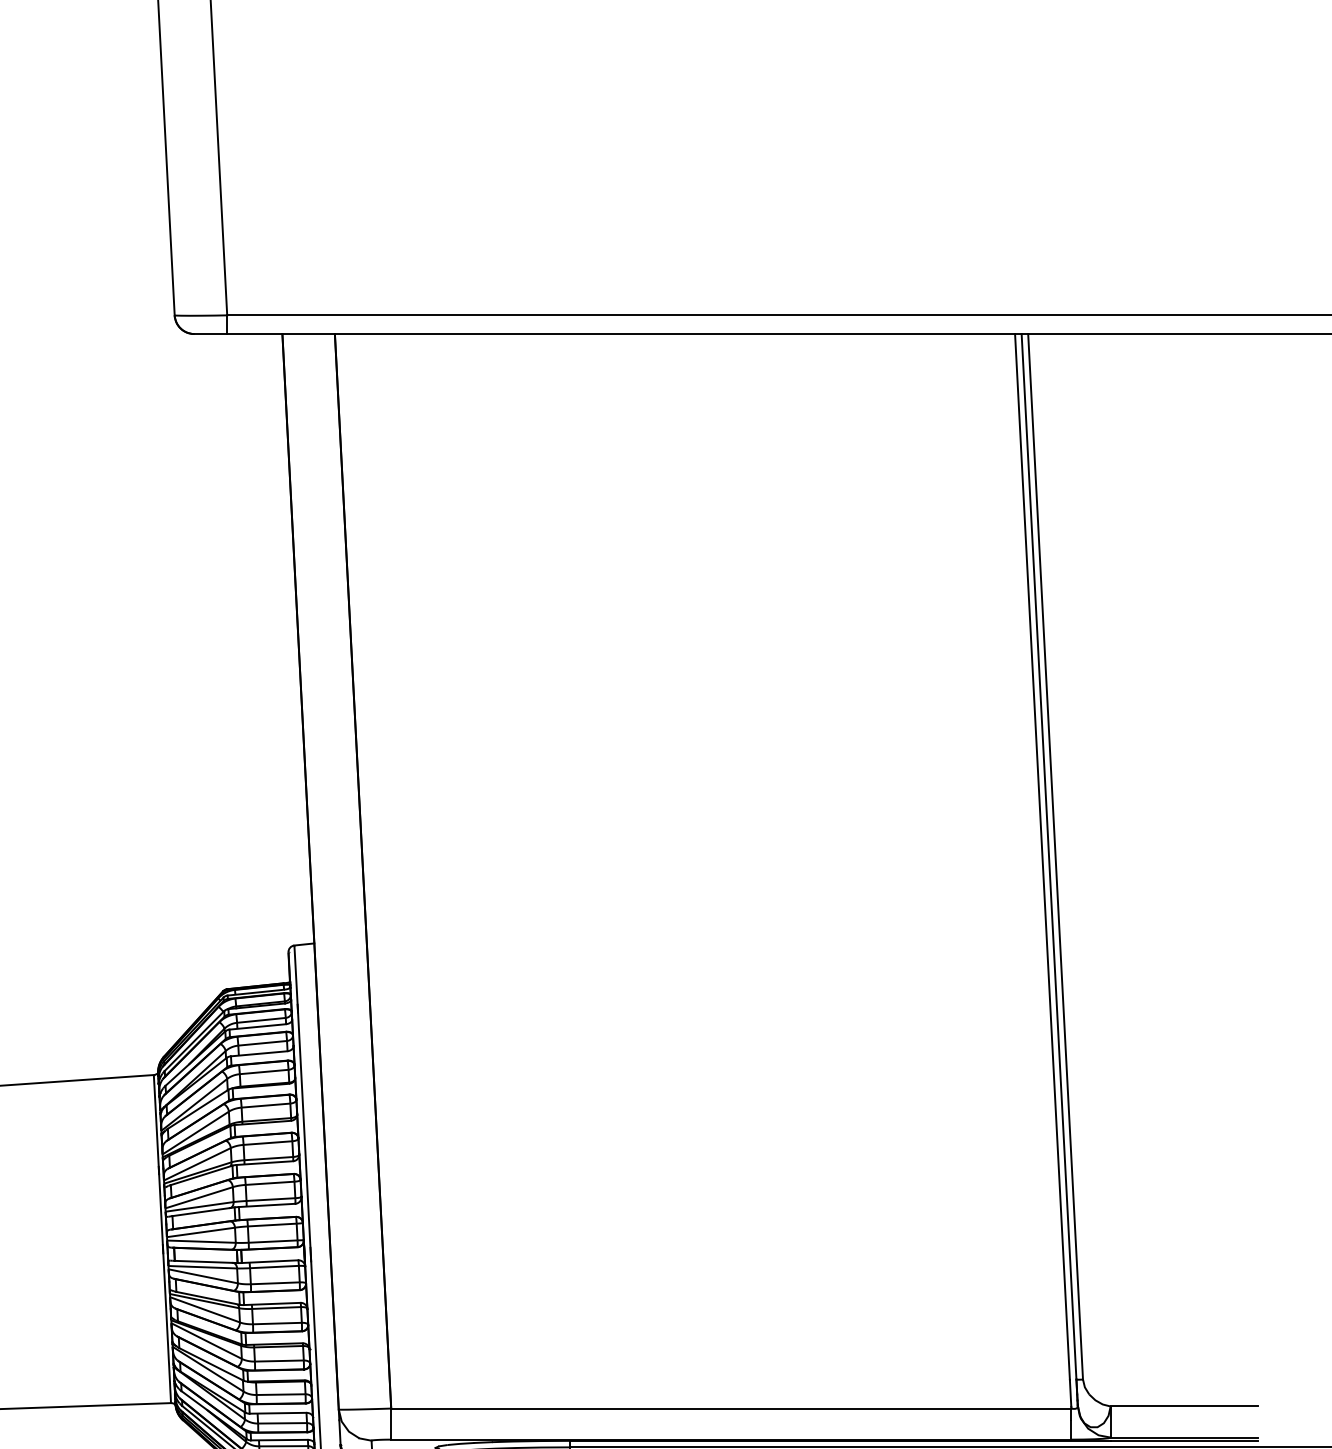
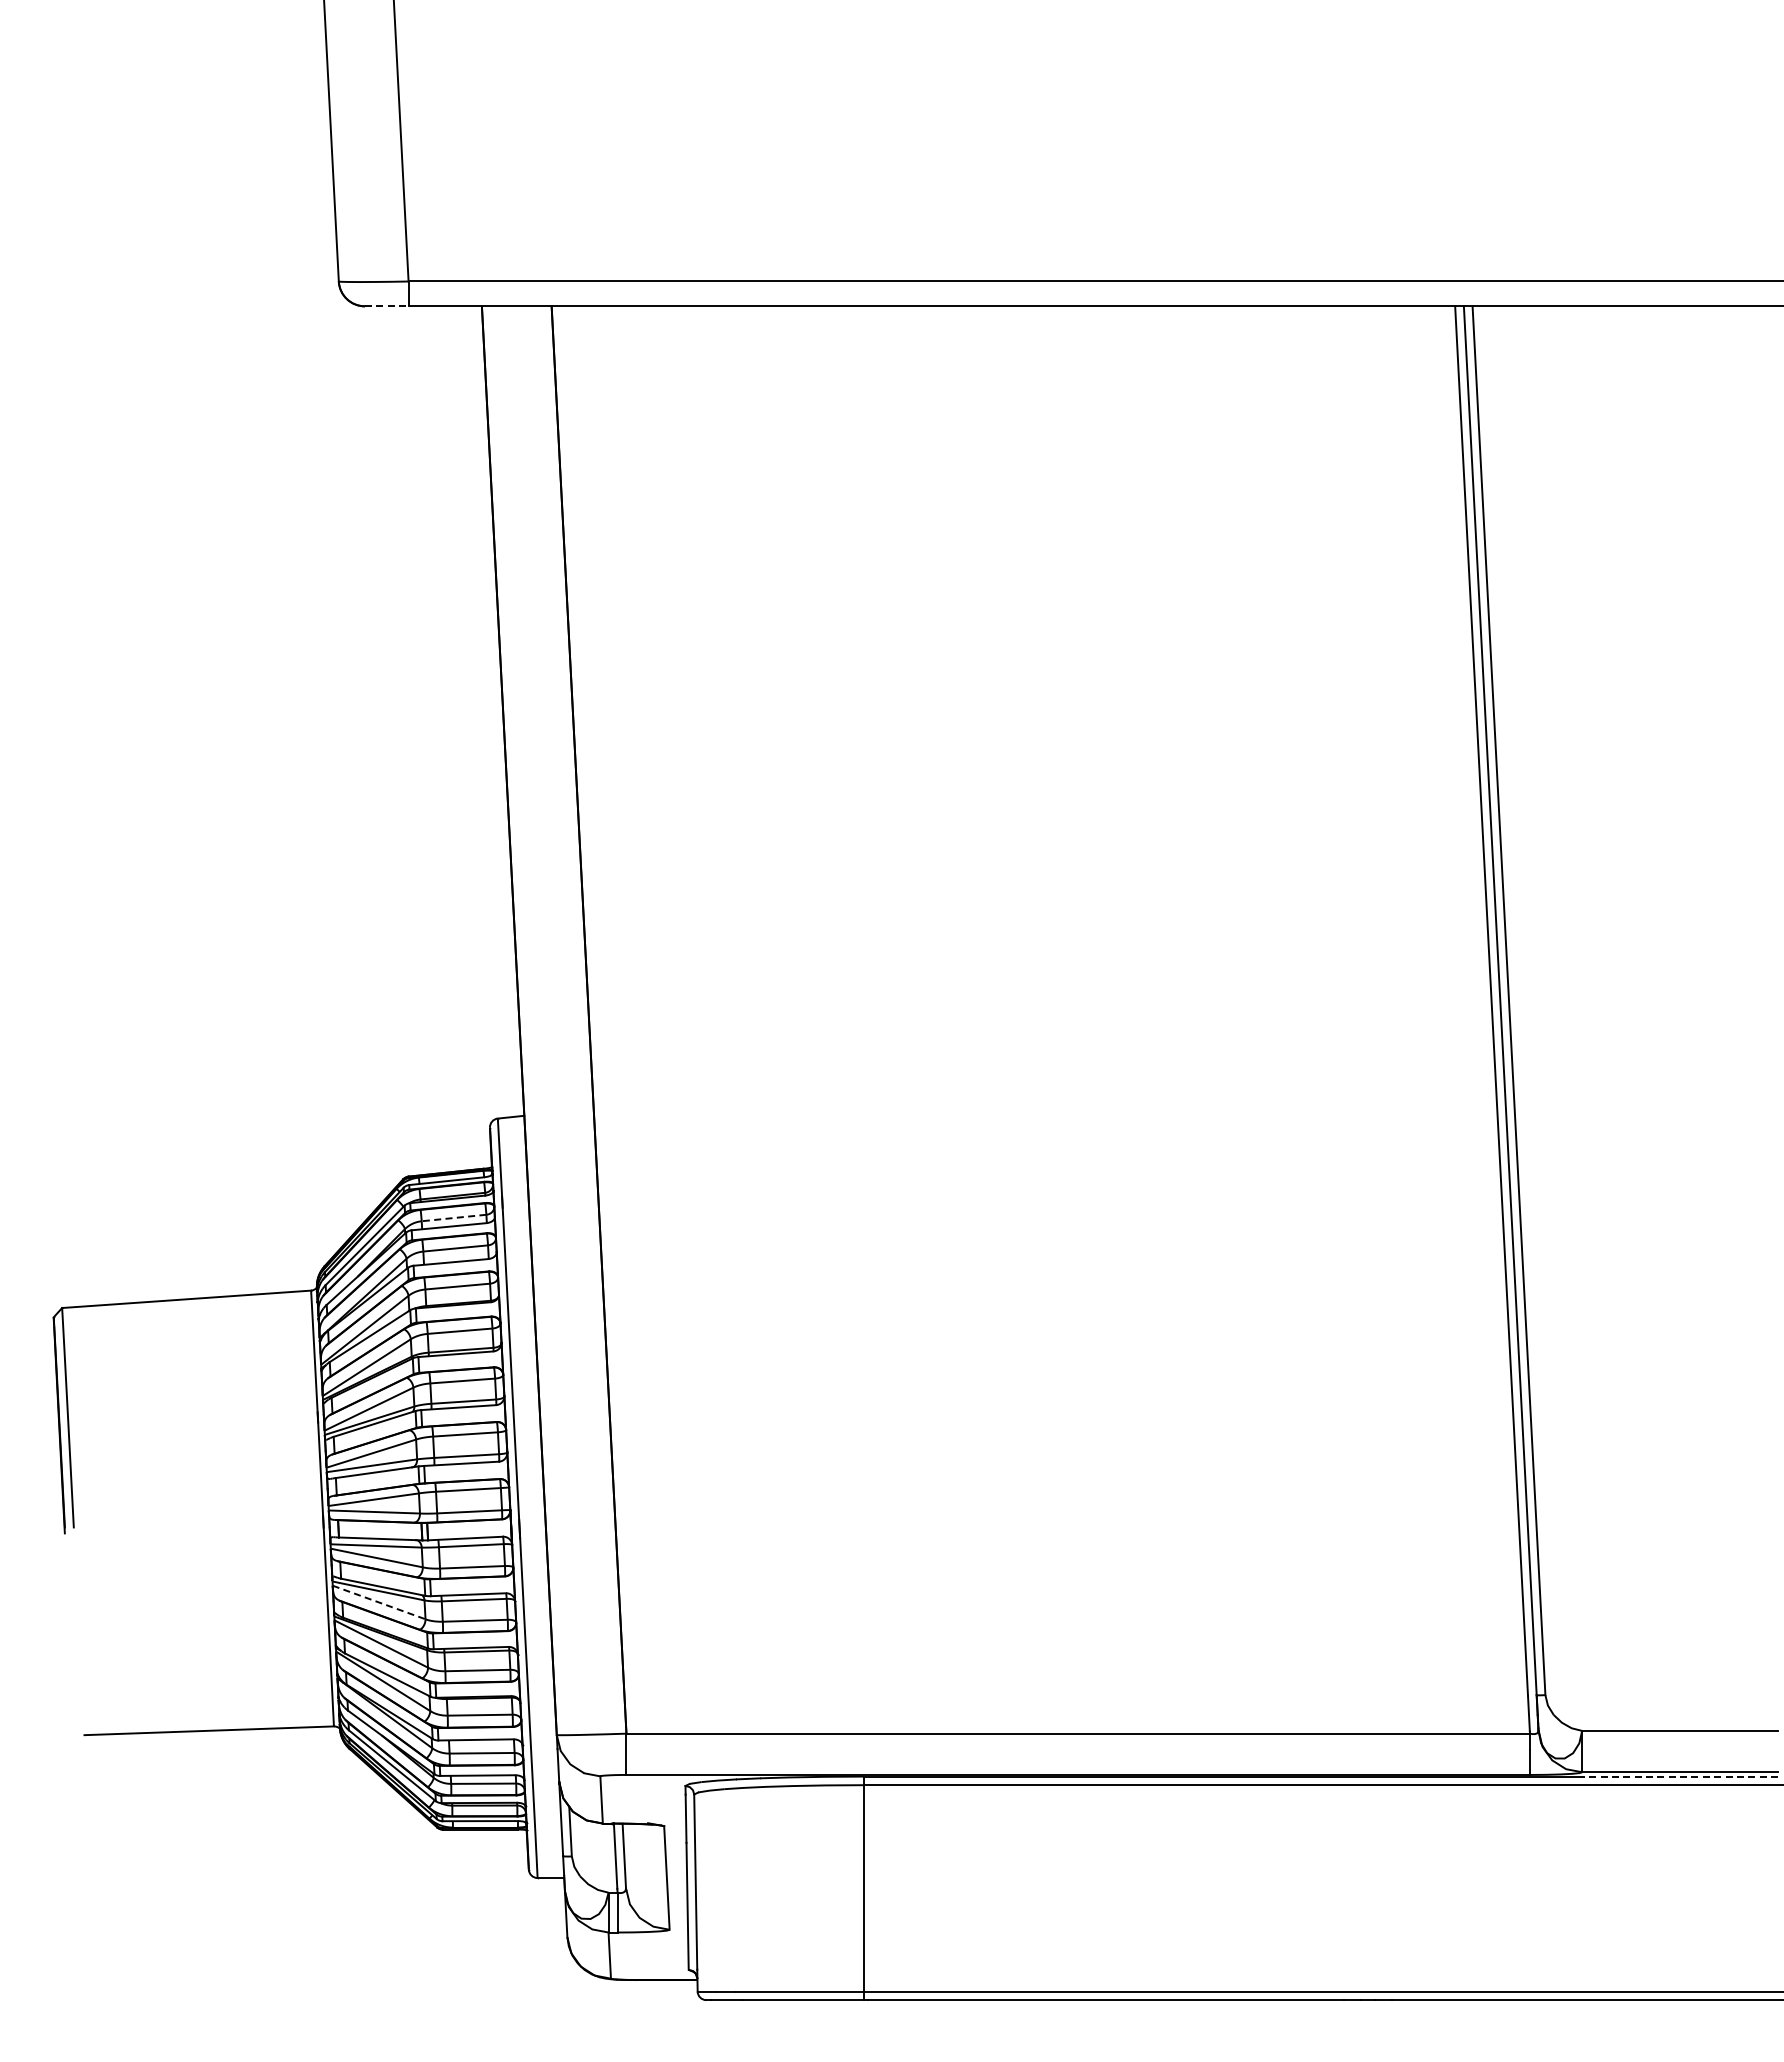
line: (210, 334) -> (386, 306), solid -> dashed
line: (261, 1020) -> (454, 1218), solid -> dashed
line: (205, 1309) -> (379, 1602), solid -> dashed
line: (1184, 1440) -> (1680, 1776), solid -> dashed

